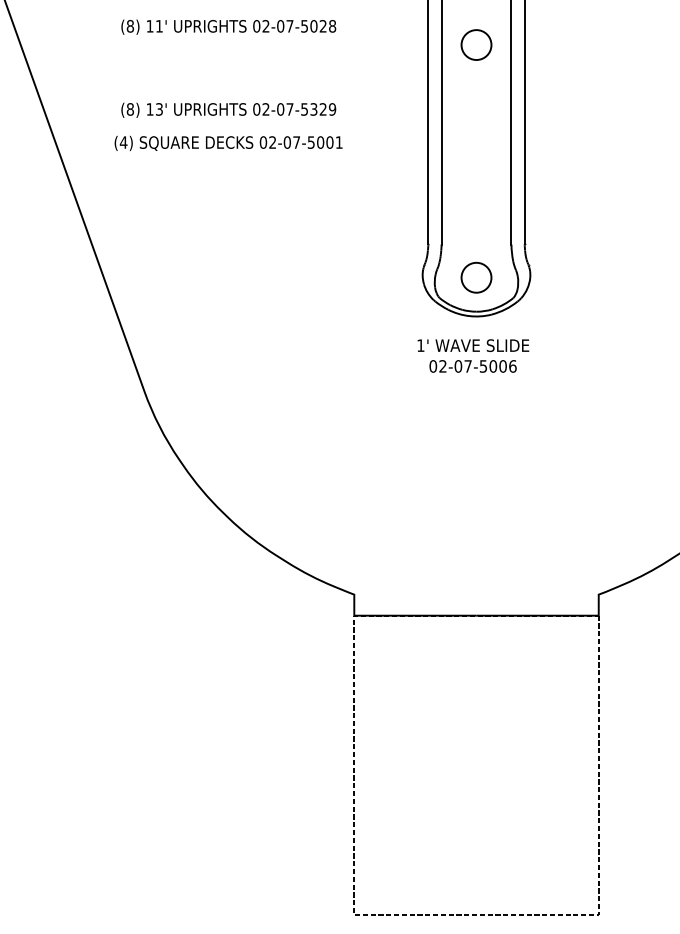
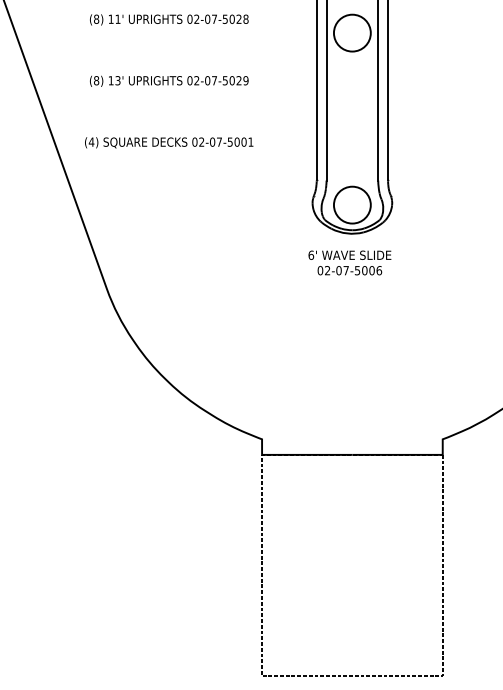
circle: (476, 44) -> (352, 32), size x1.67
text: (313, 109) -> (231, 80), 02-07-5329 -> 02-07-5029
text: (228, 142) -> (169, 142), moved
circle: (476, 277) -> (352, 204), size x1.67
text: (420, 345) -> (310, 255), 1' -> 6'

